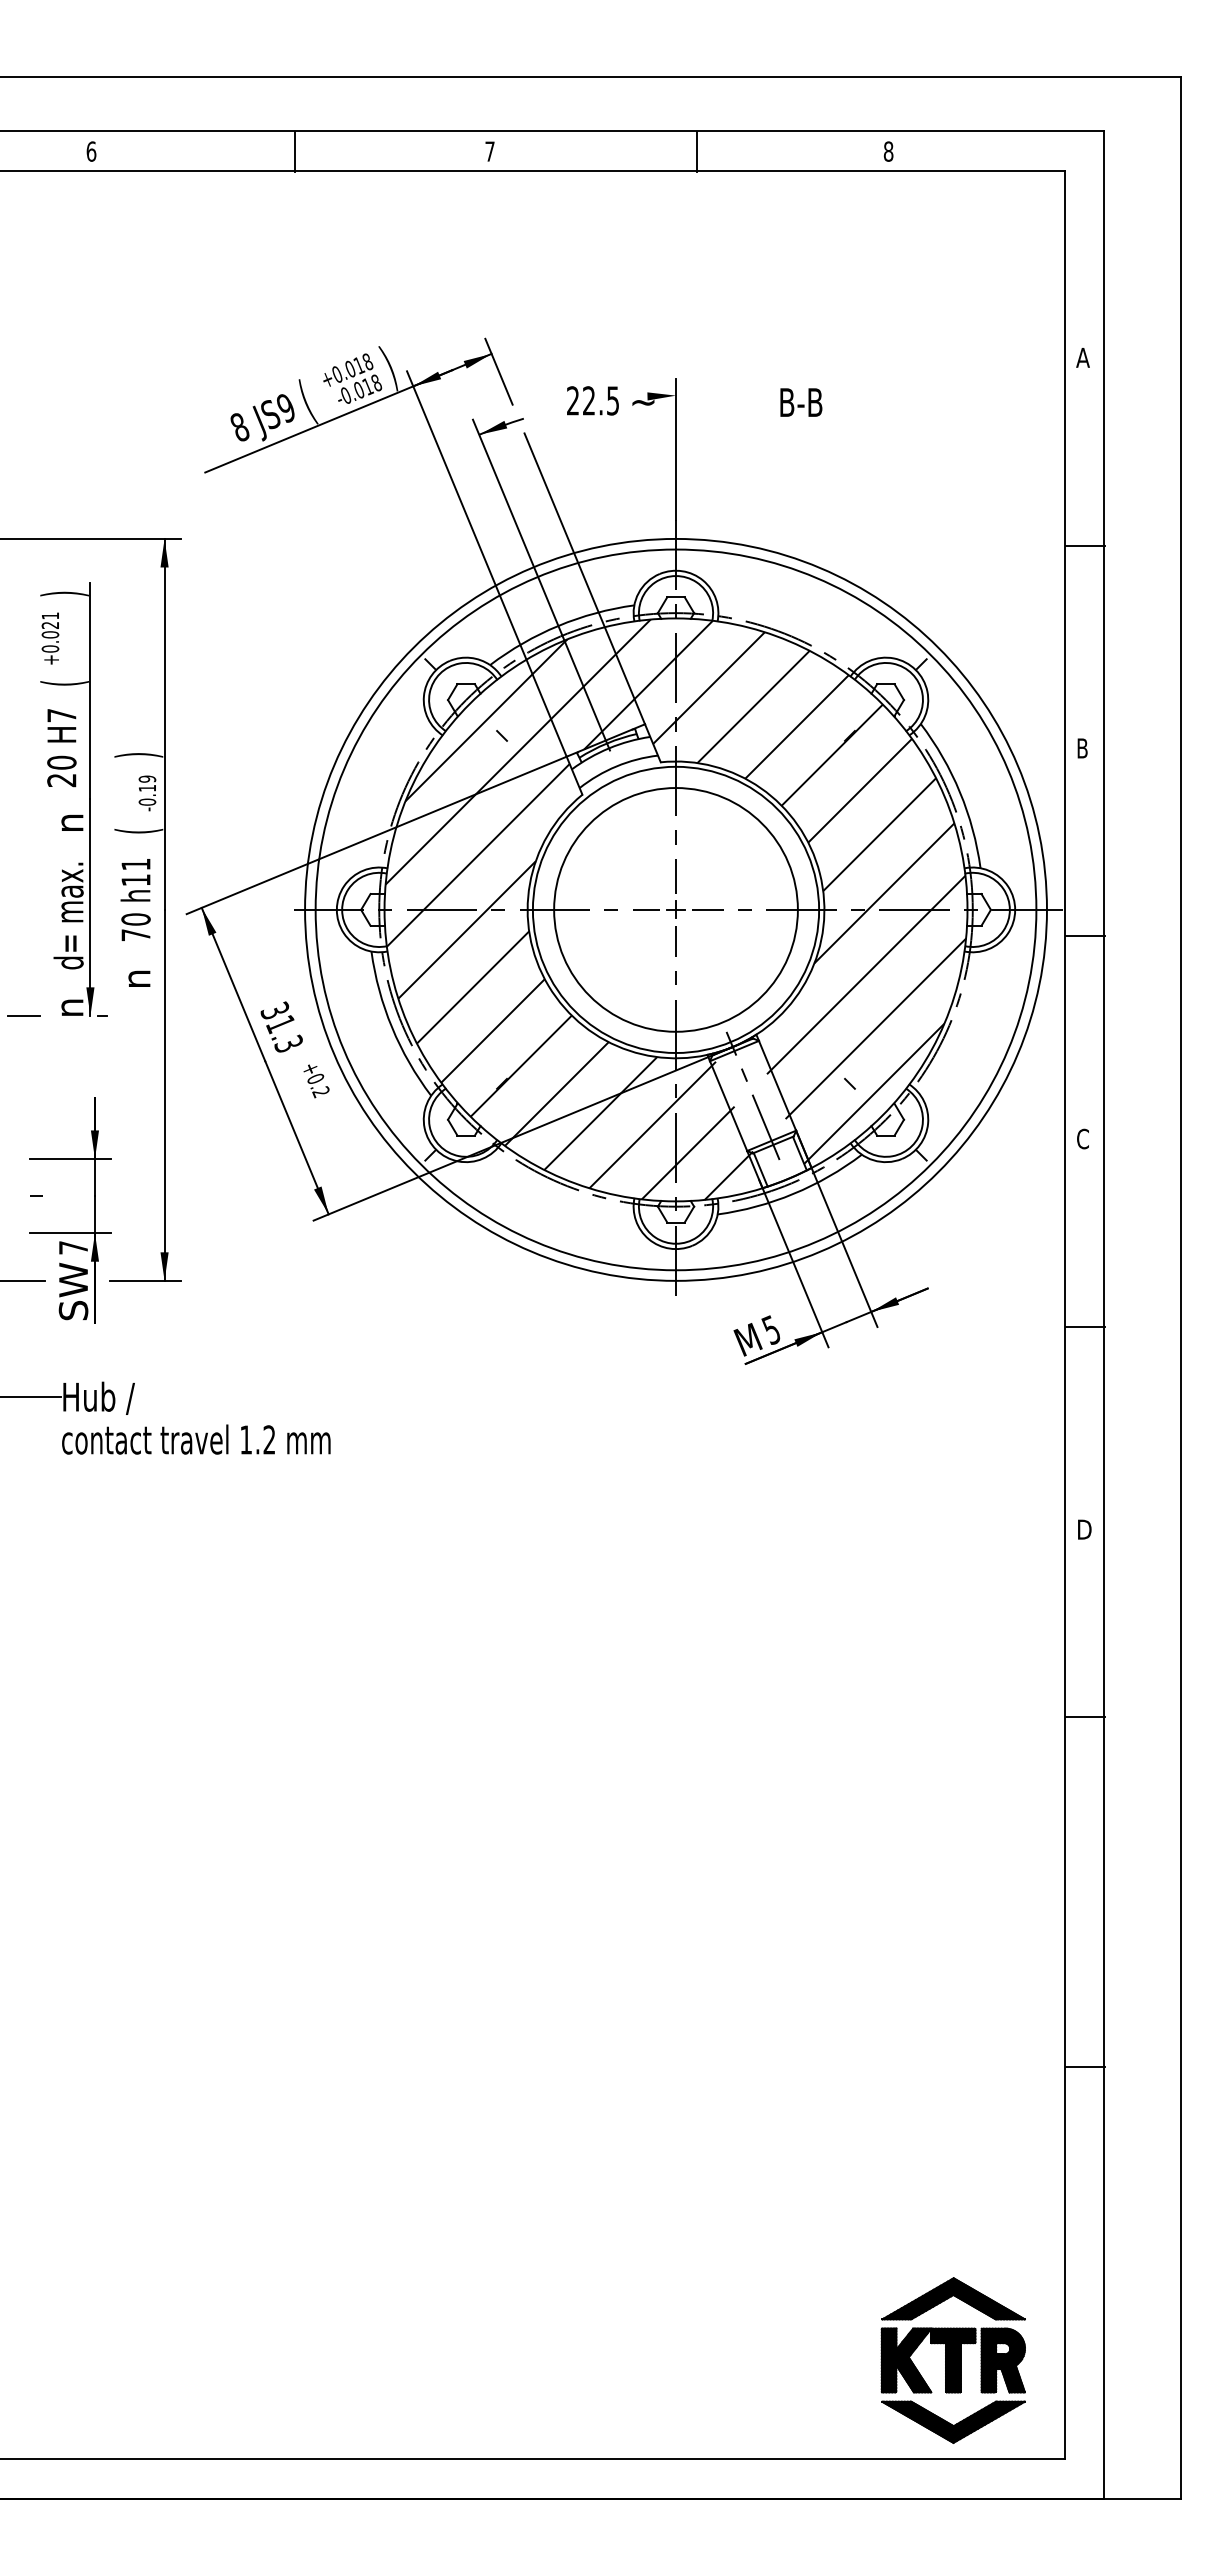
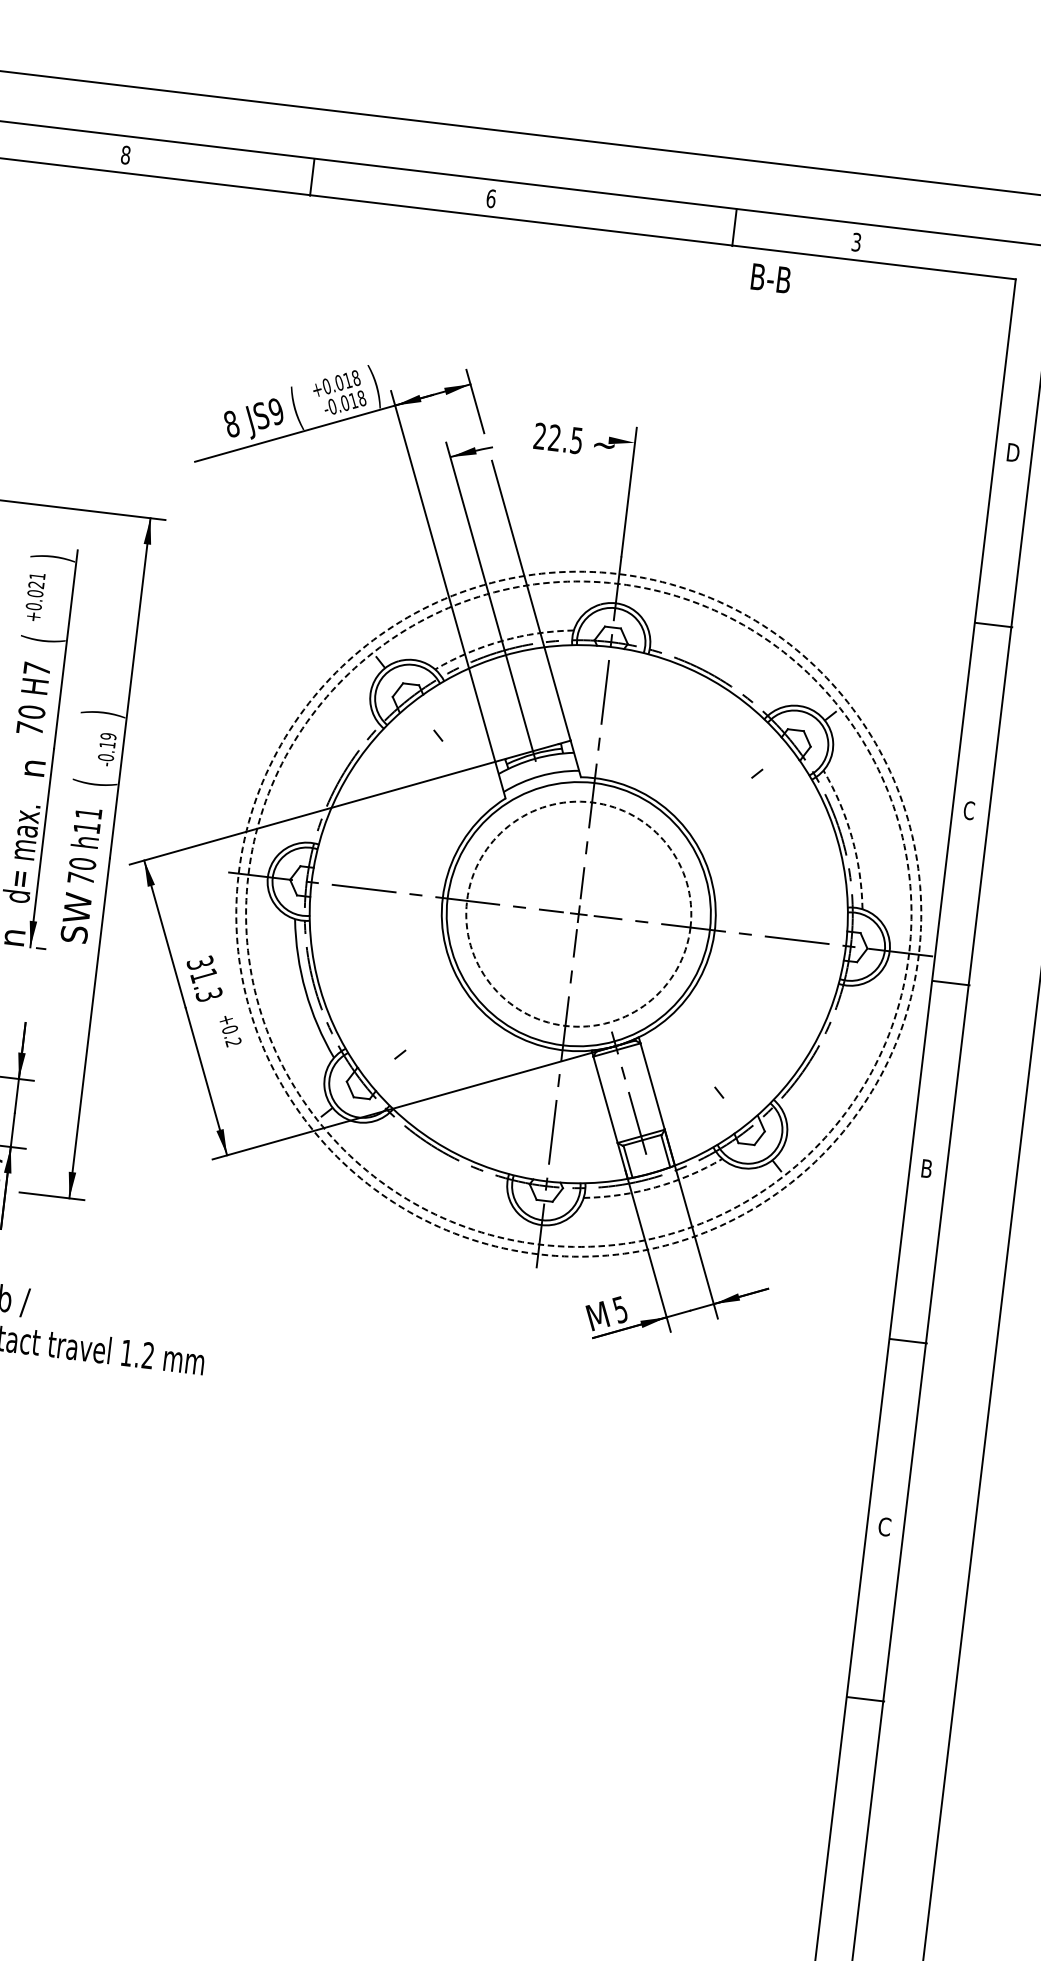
text: (91, 151) -> (125, 155), 6 -> 8
text: (489, 151) -> (490, 198), 7 -> 6
line: (697, 151) -> (734, 227), moved
text: (888, 151) -> (856, 242), 8 -> 3
text: (1083, 357) -> (1012, 452), A -> D
text: (801, 402) -> (771, 278), moved
arc: (558, 625) -> (502, 640), solid -> dashed
text: (1082, 748) -> (969, 810), B -> C
text: (61, 780) -> (29, 728), 20 -> 70
arc: (959, 792) -> (851, 837), solid -> dashed
circle: (675, 909) -> (578, 913), solid -> dashed
circle: (675, 909) -> (578, 913), solid -> dashed
circle: (675, 909) -> (578, 913), solid -> dashed
hatch: (675, 909) -> (578, 913), removed
text: (135, 978) -> (75, 917), n -> SW
text: (1082, 1138) -> (926, 1168), C -> B
arc: (793, 1193) -> (655, 1187), solid -> dashed
text: (1084, 1529) -> (885, 1526), D -> C

